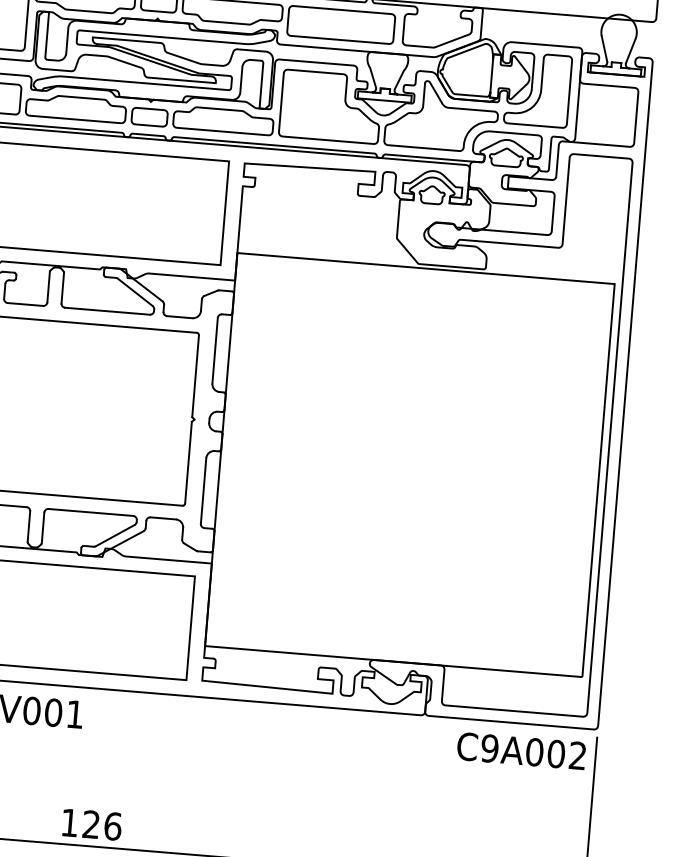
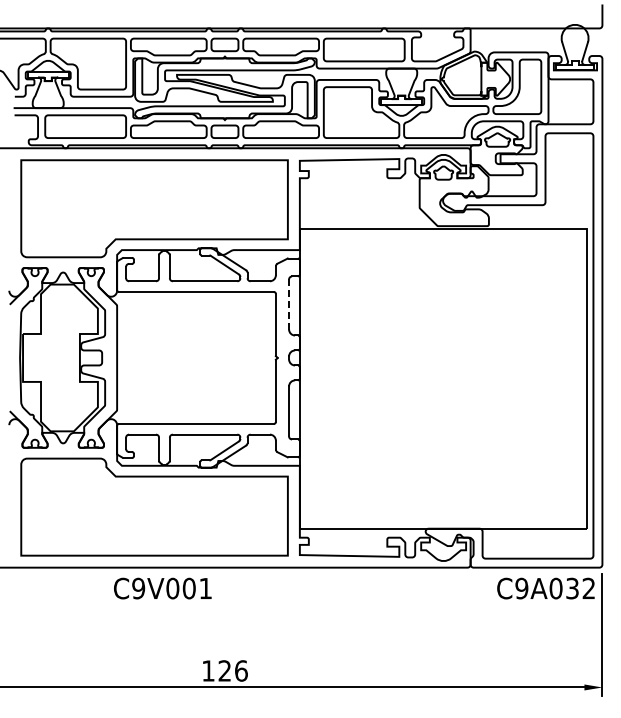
line: (215, 350) -> (289, 304), solid -> dashed
text: (556, 753) -> (572, 588), C9A002 -> C9A032

